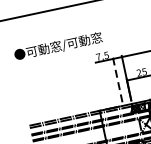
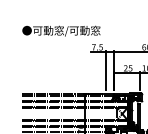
line: (118, 79) -> (106, 70), dashed -> solid

